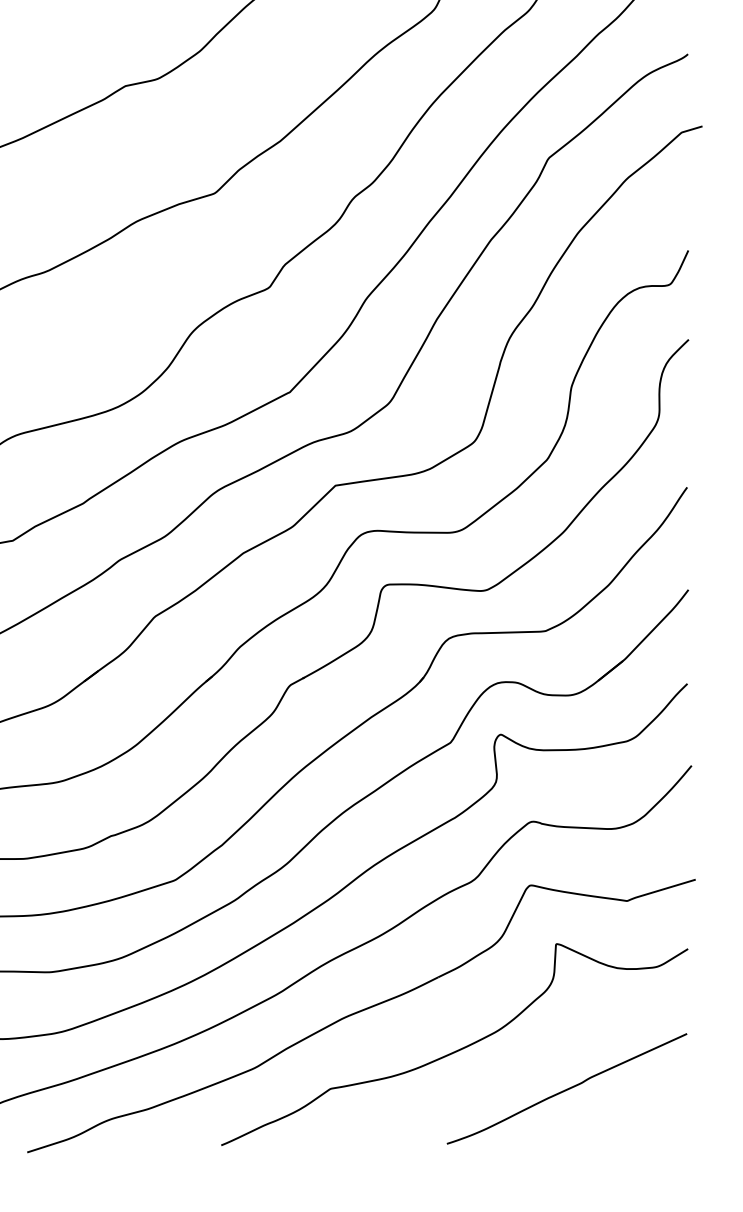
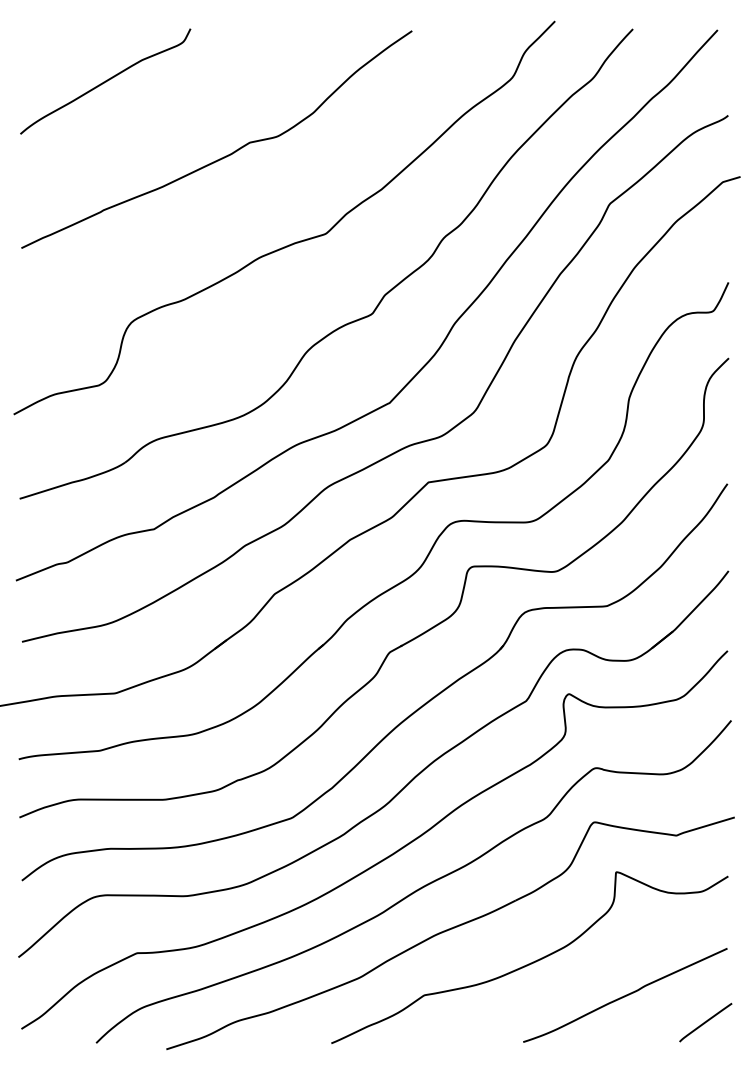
line: (661, 1120) -> (705, 1022), added

